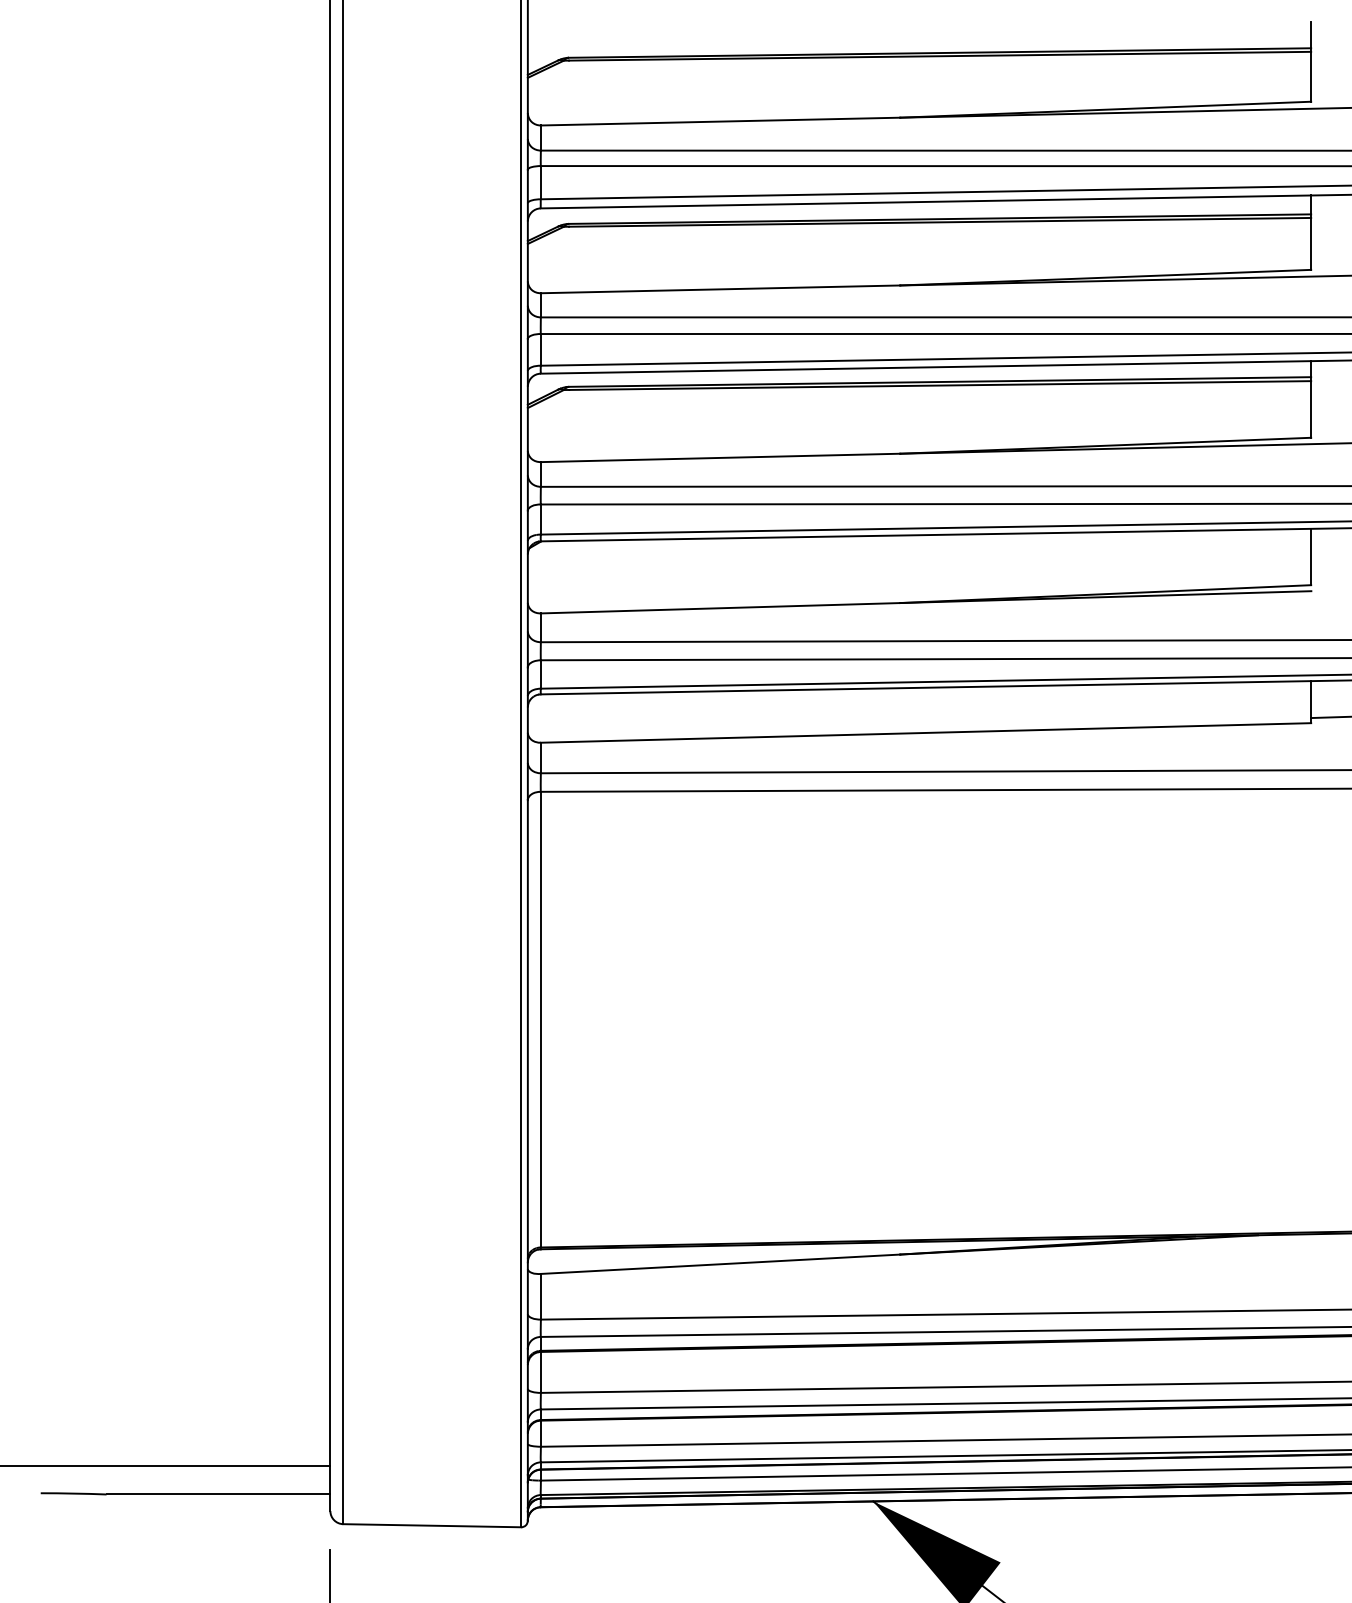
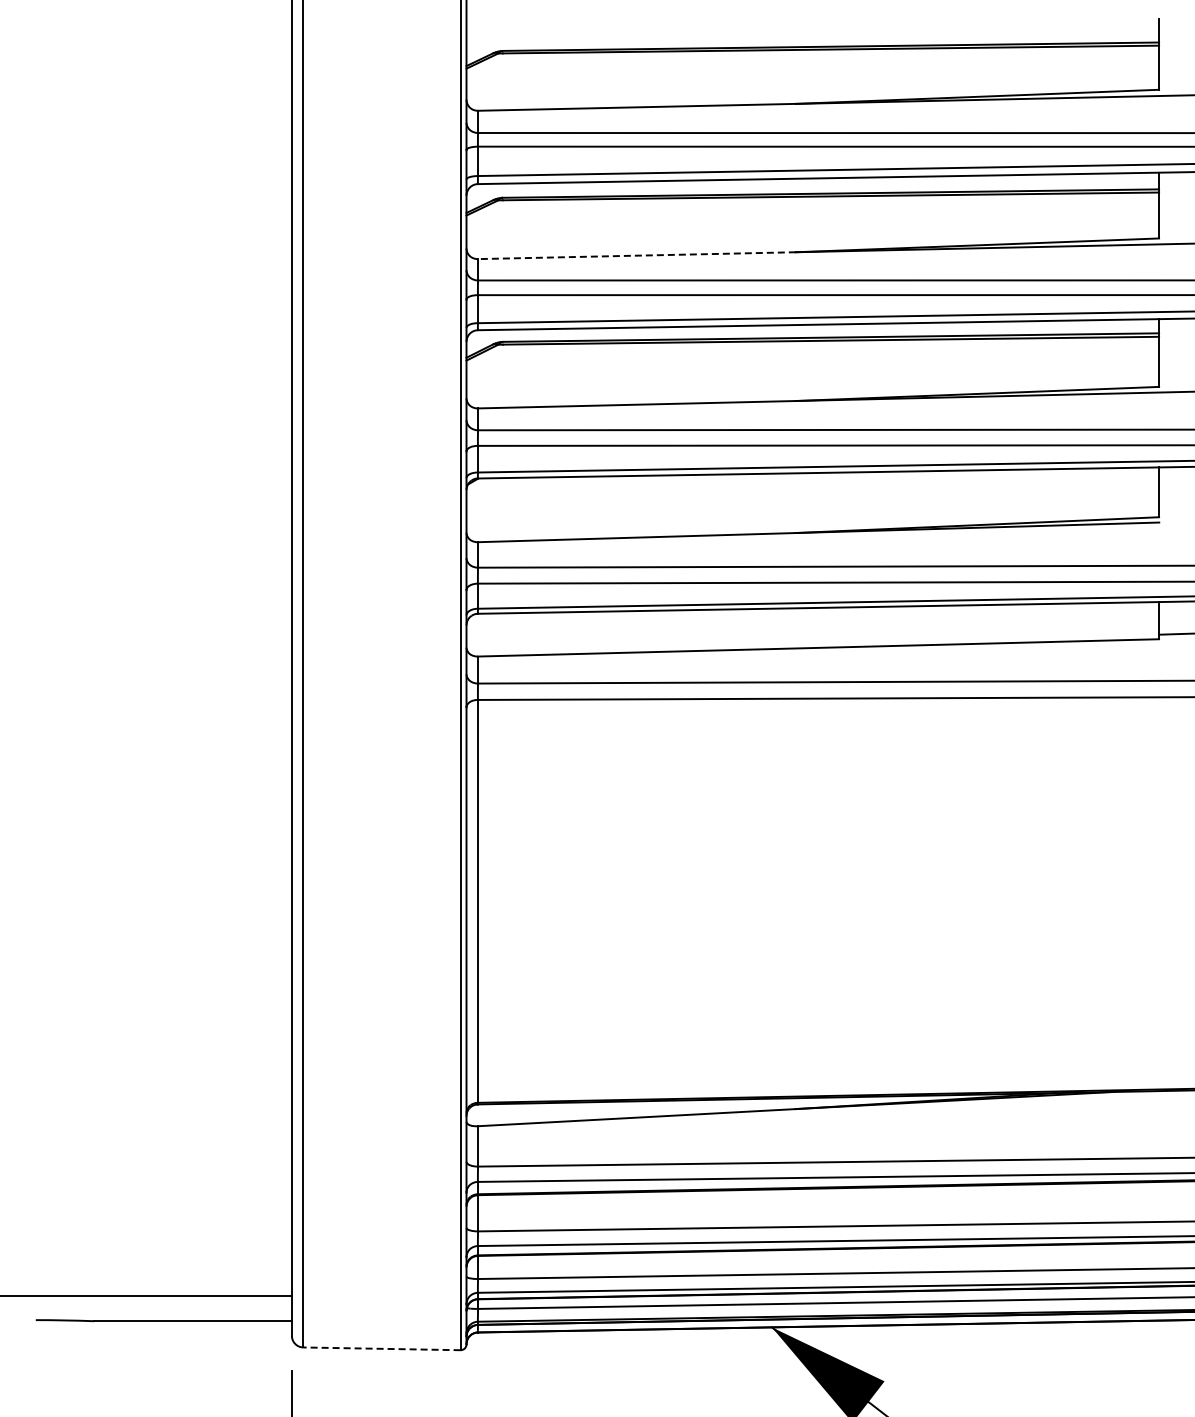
line: (720, 289) -> (636, 255), solid -> dashed
line: (431, 1525) -> (381, 1348), solid -> dashed

